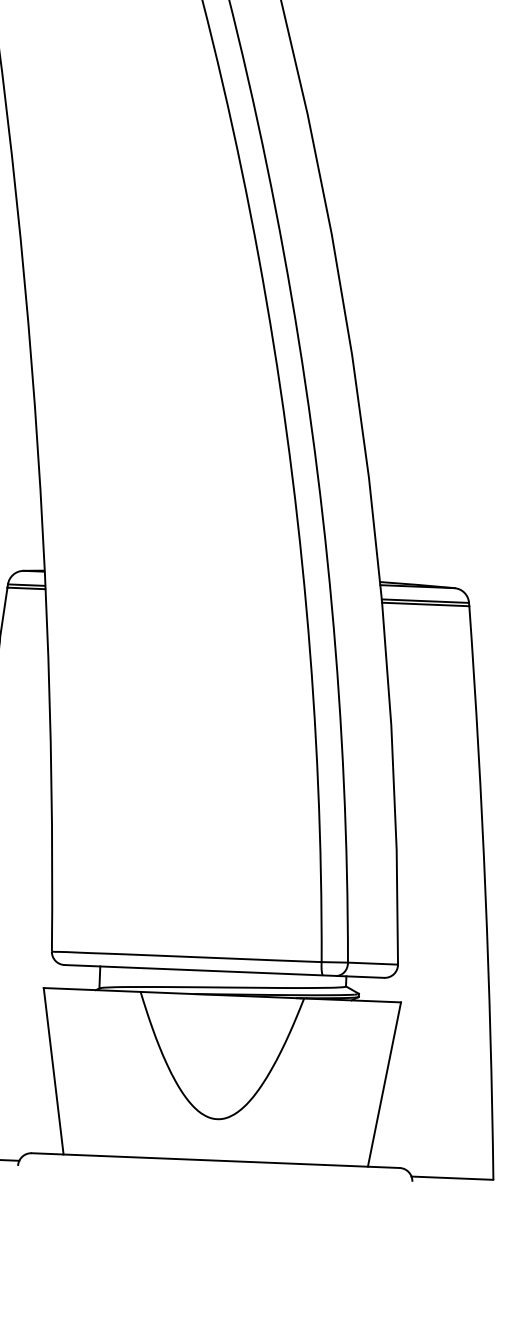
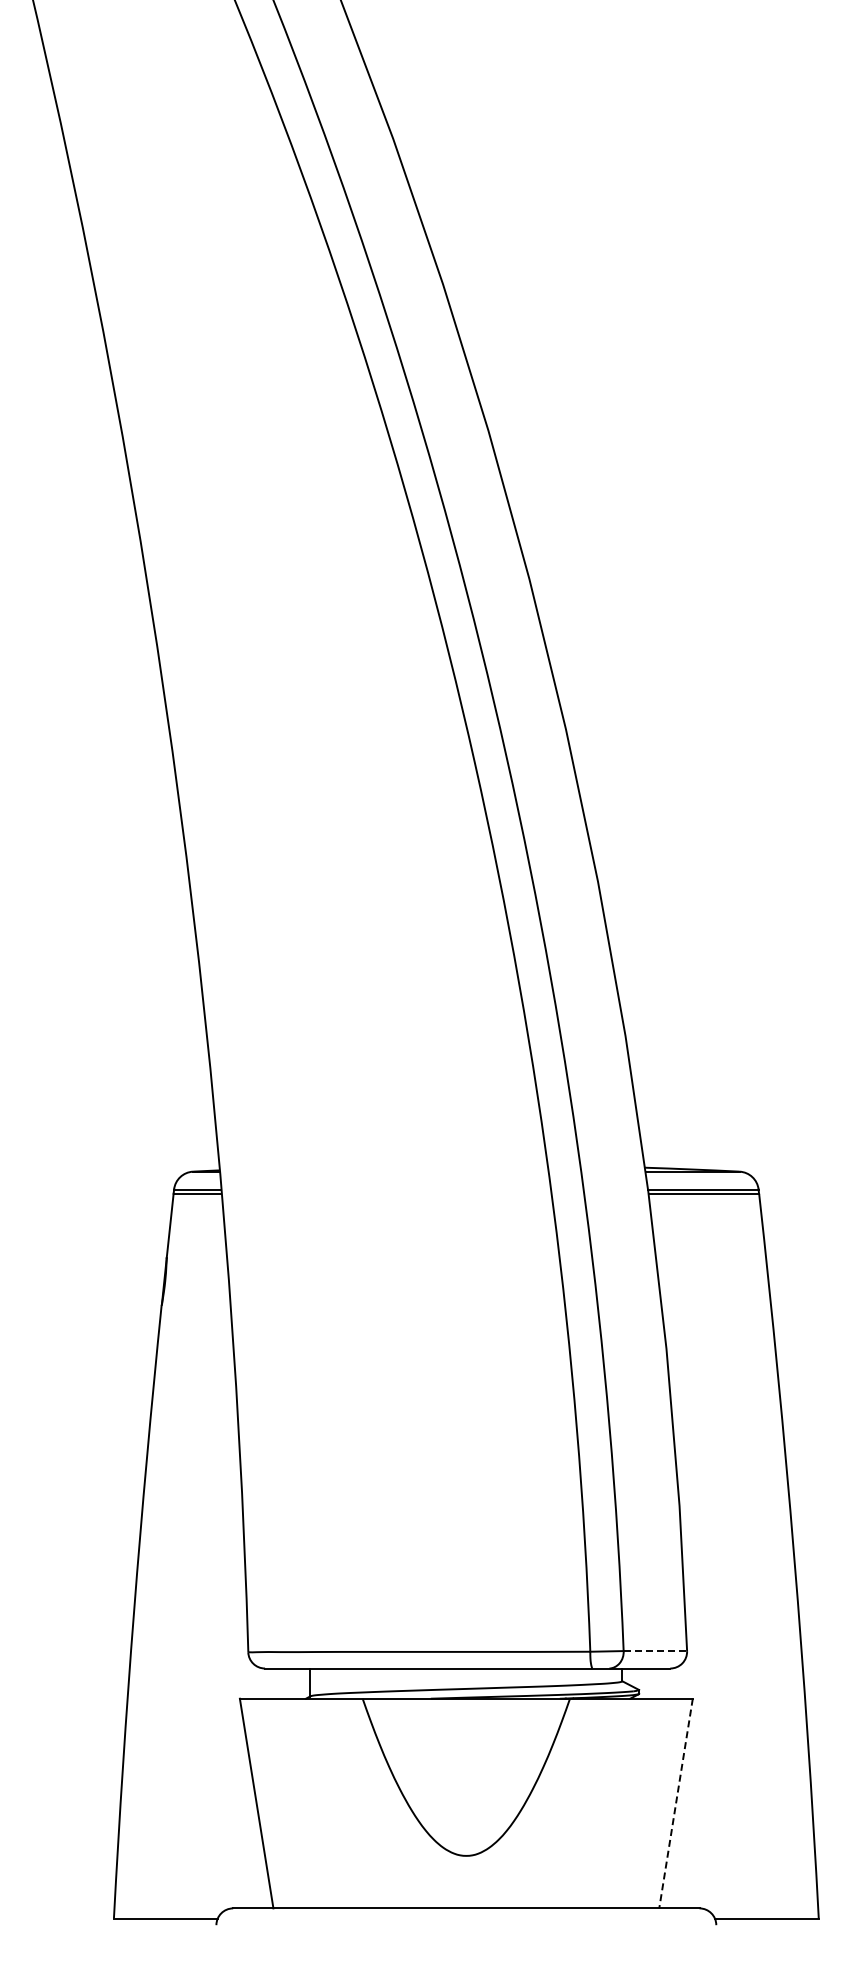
line: (373, 963) -> (655, 1651), solid -> dashed
line: (384, 1085) -> (675, 1804), solid -> dashed

